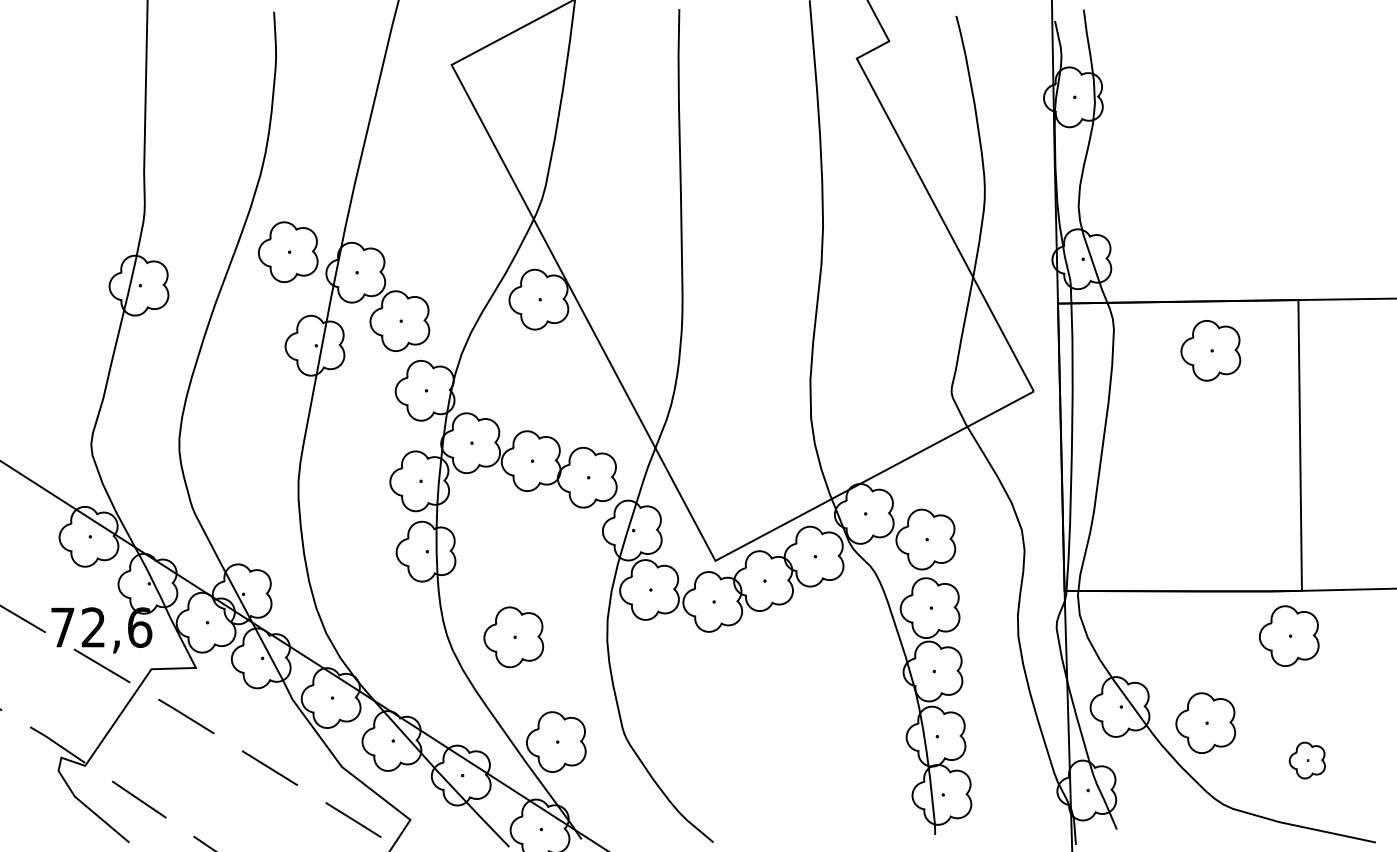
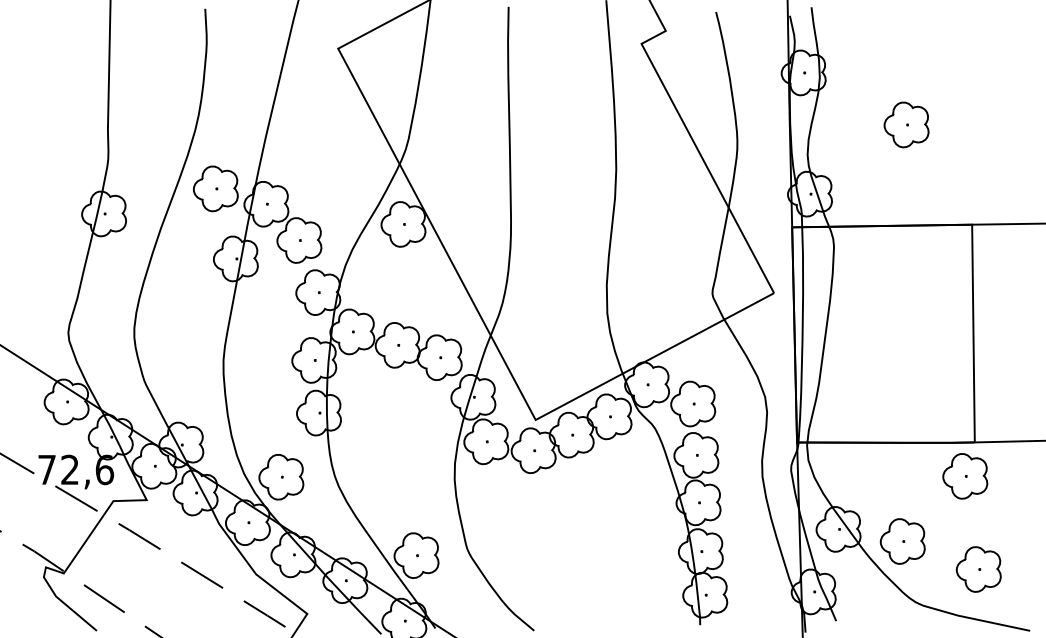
part: (1210, 350) -> (906, 124), moved
part: (513, 637) -> (281, 477), moved
part: (1307, 760) -> (978, 569), size x1.67

